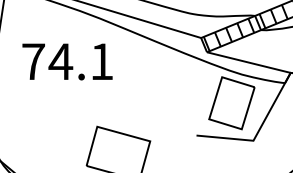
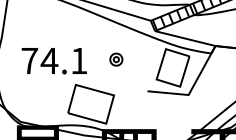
text: (66, 62) -> (53, 61), moved
part: (153, 91) -> (116, 59), added

